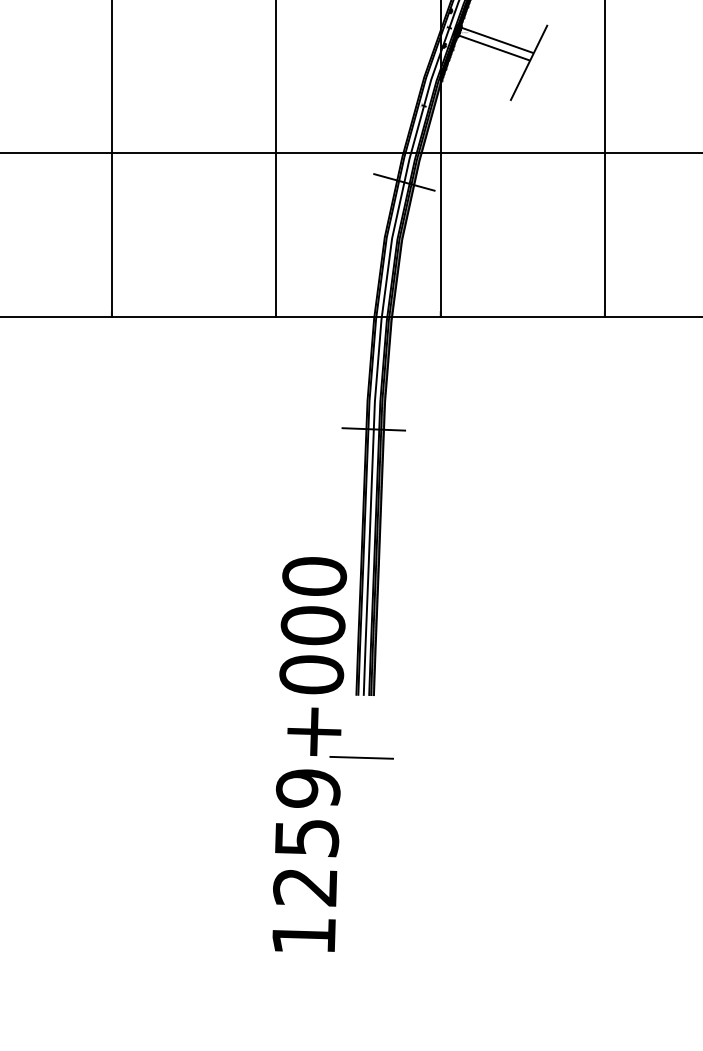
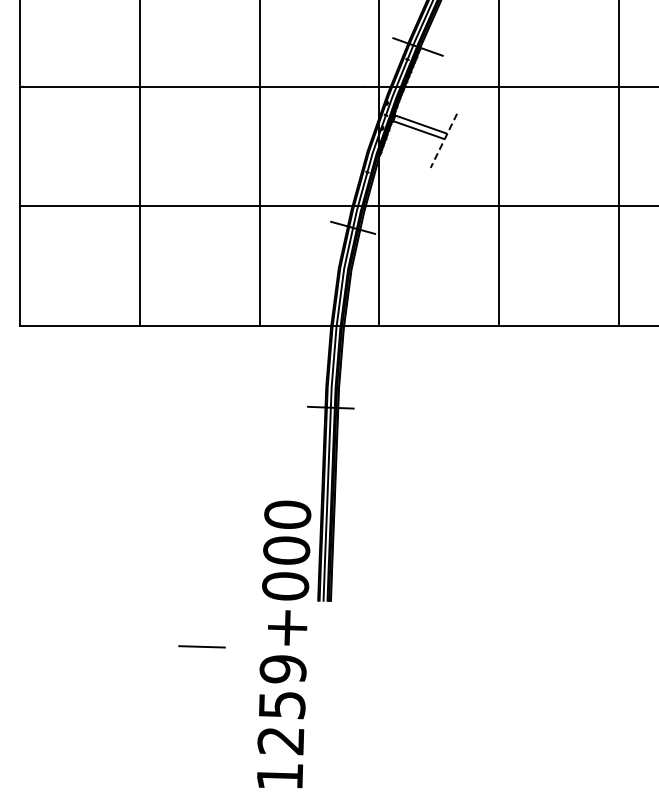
line: (528, 63) -> (443, 141), solid -> dashed
line: (360, 757) -> (201, 646), moved

